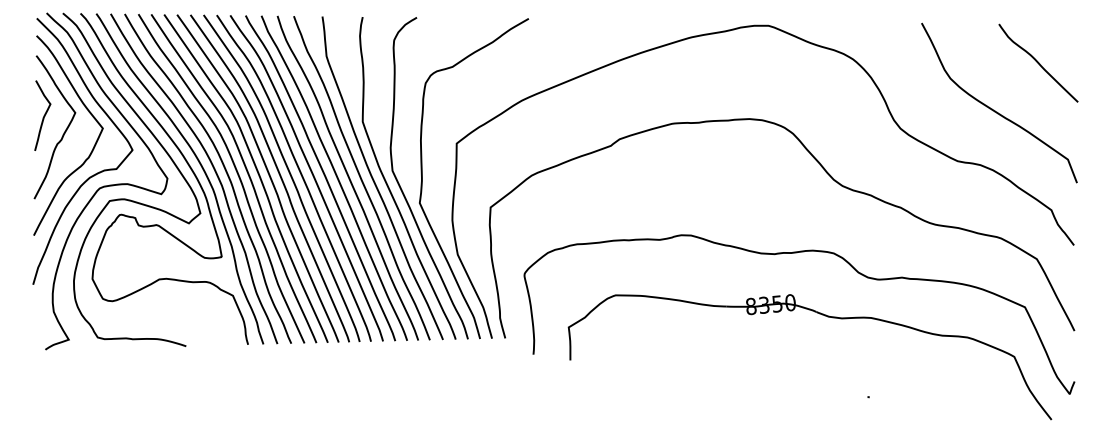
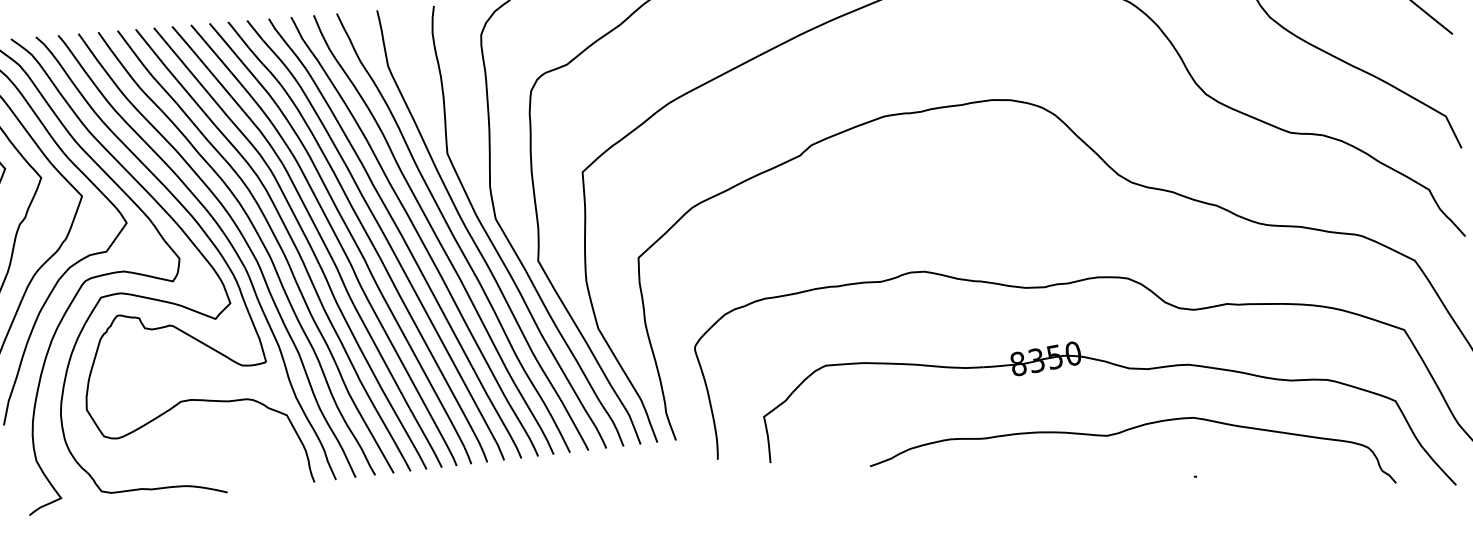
curve: (818, 362) -> (1120, 434), added

